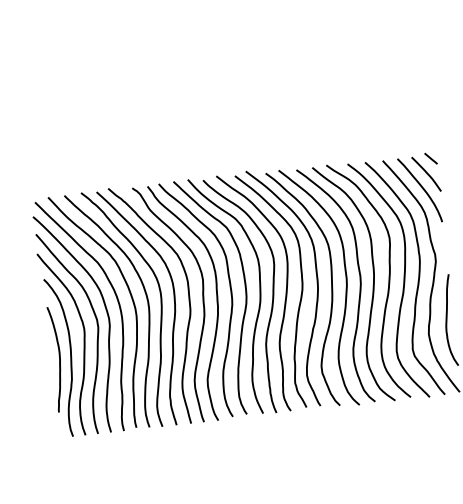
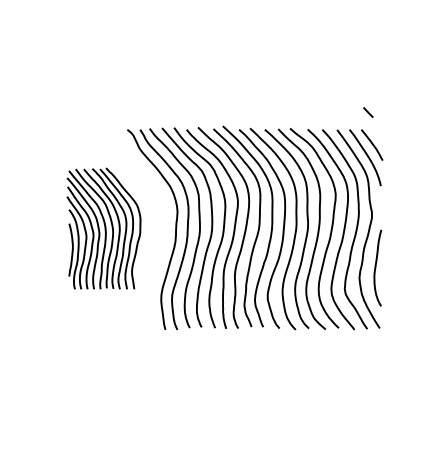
line: (431, 158) -> (368, 112), moved
part: (116, 309) -> (103, 228), size x0.6

